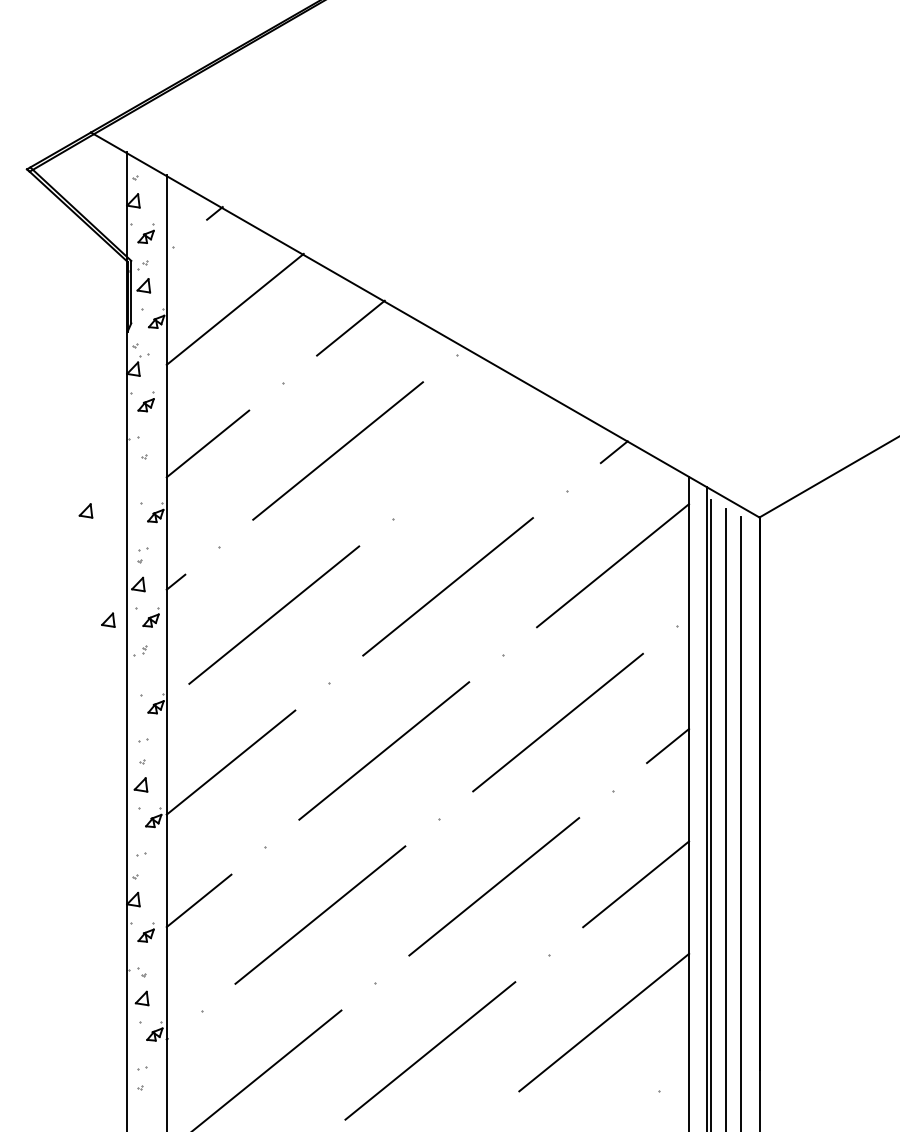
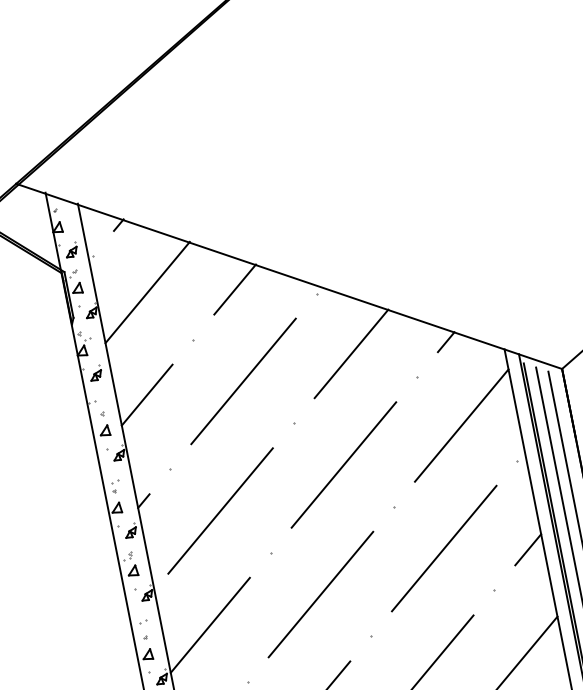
line: (486, 442) -> (351, 353), added
part: (85, 510) -> (104, 430), moved
part: (108, 619) -> (132, 570), moved

